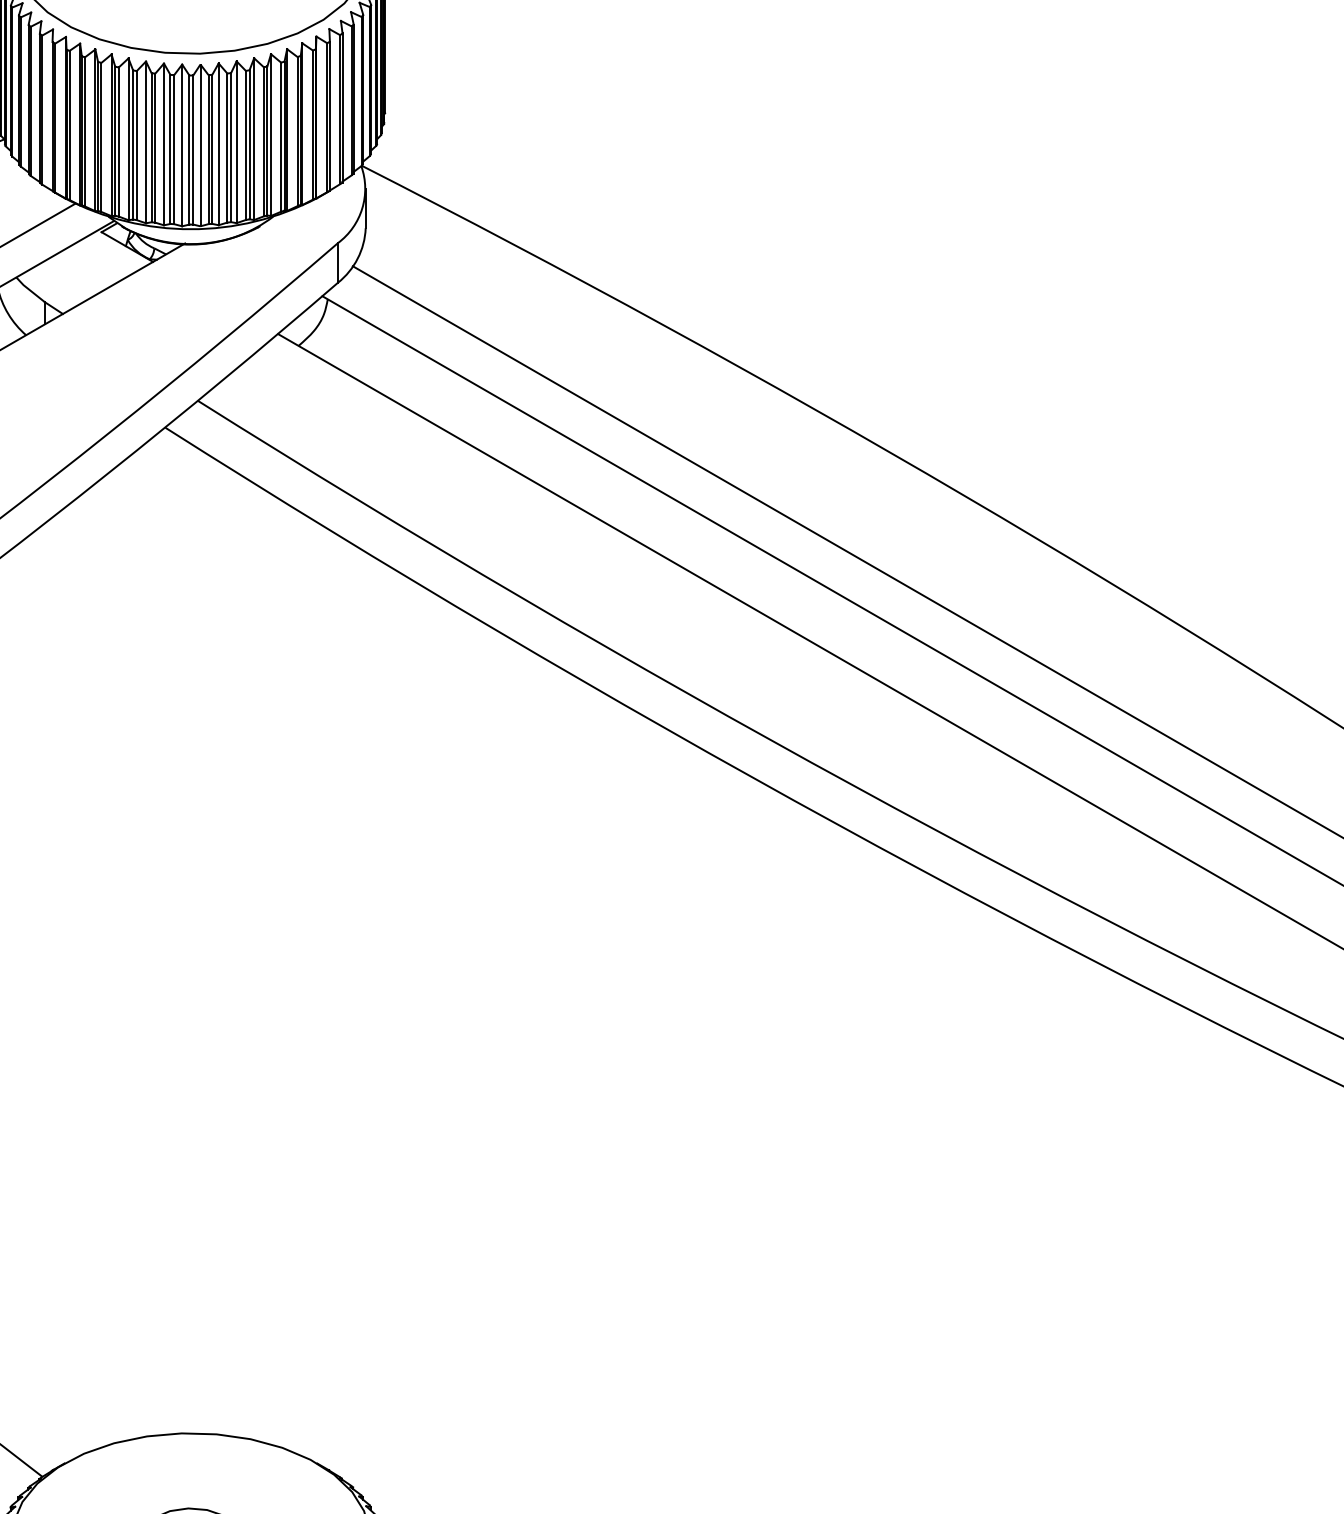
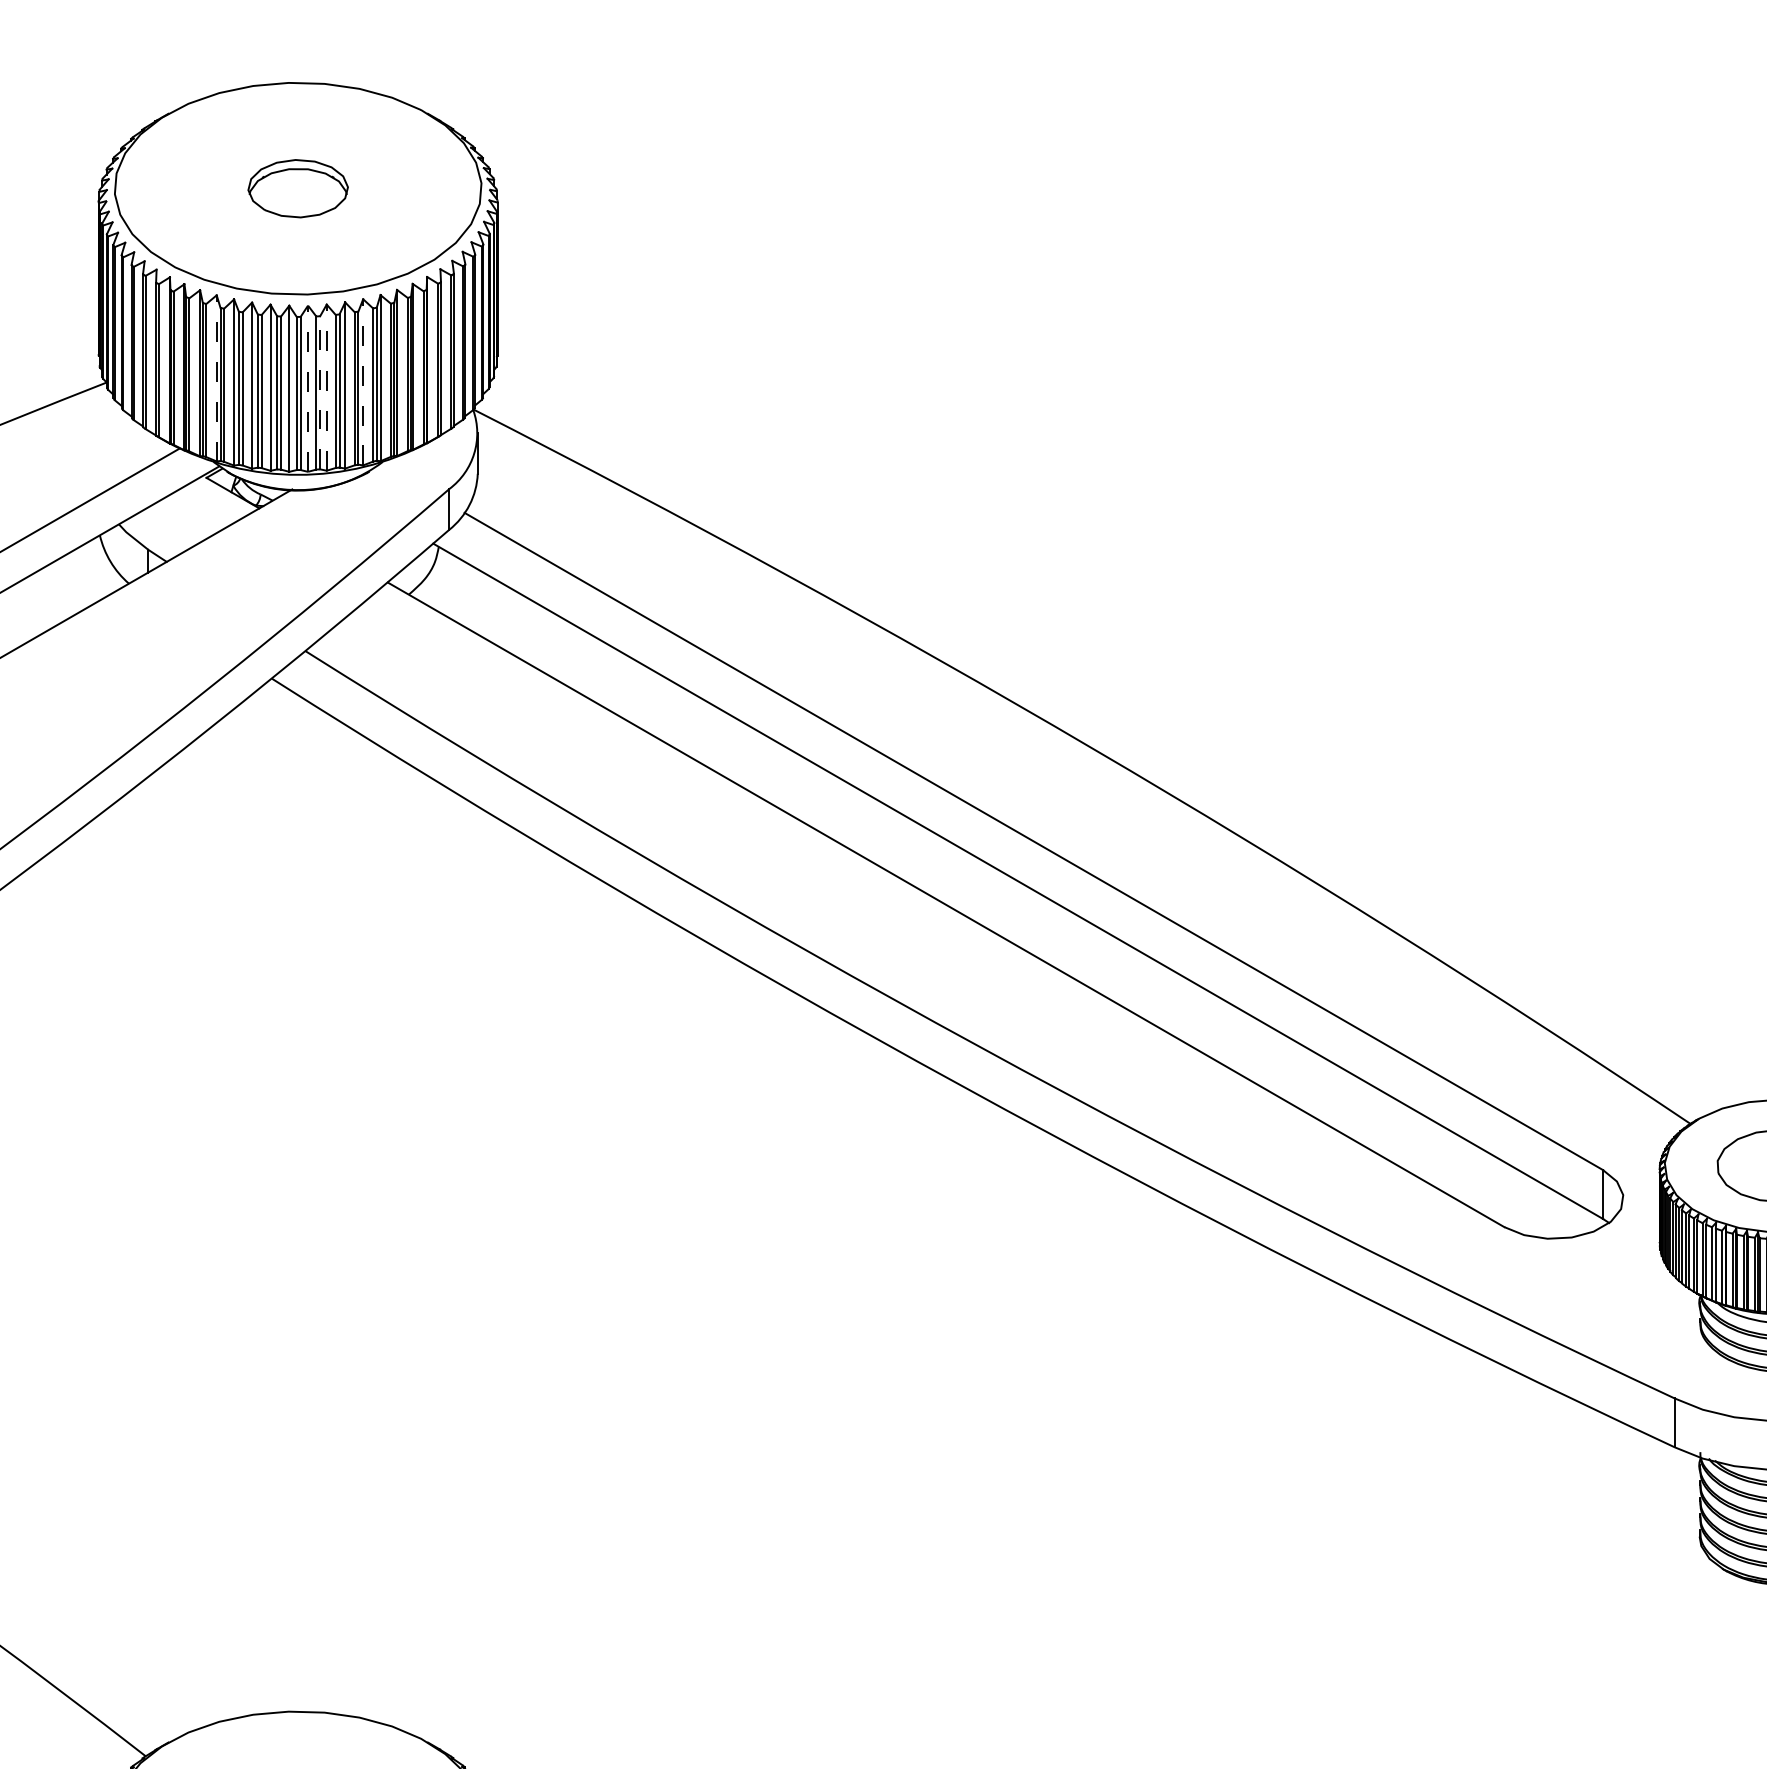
line: (111, 134) -> (216, 377), solid -> dashed
line: (254, 138) -> (363, 381), solid -> dashed
line: (218, 144) -> (326, 387), solid -> dashed
line: (200, 145) -> (308, 388), solid -> dashed
line: (212, 149) -> (320, 392), solid -> dashed

